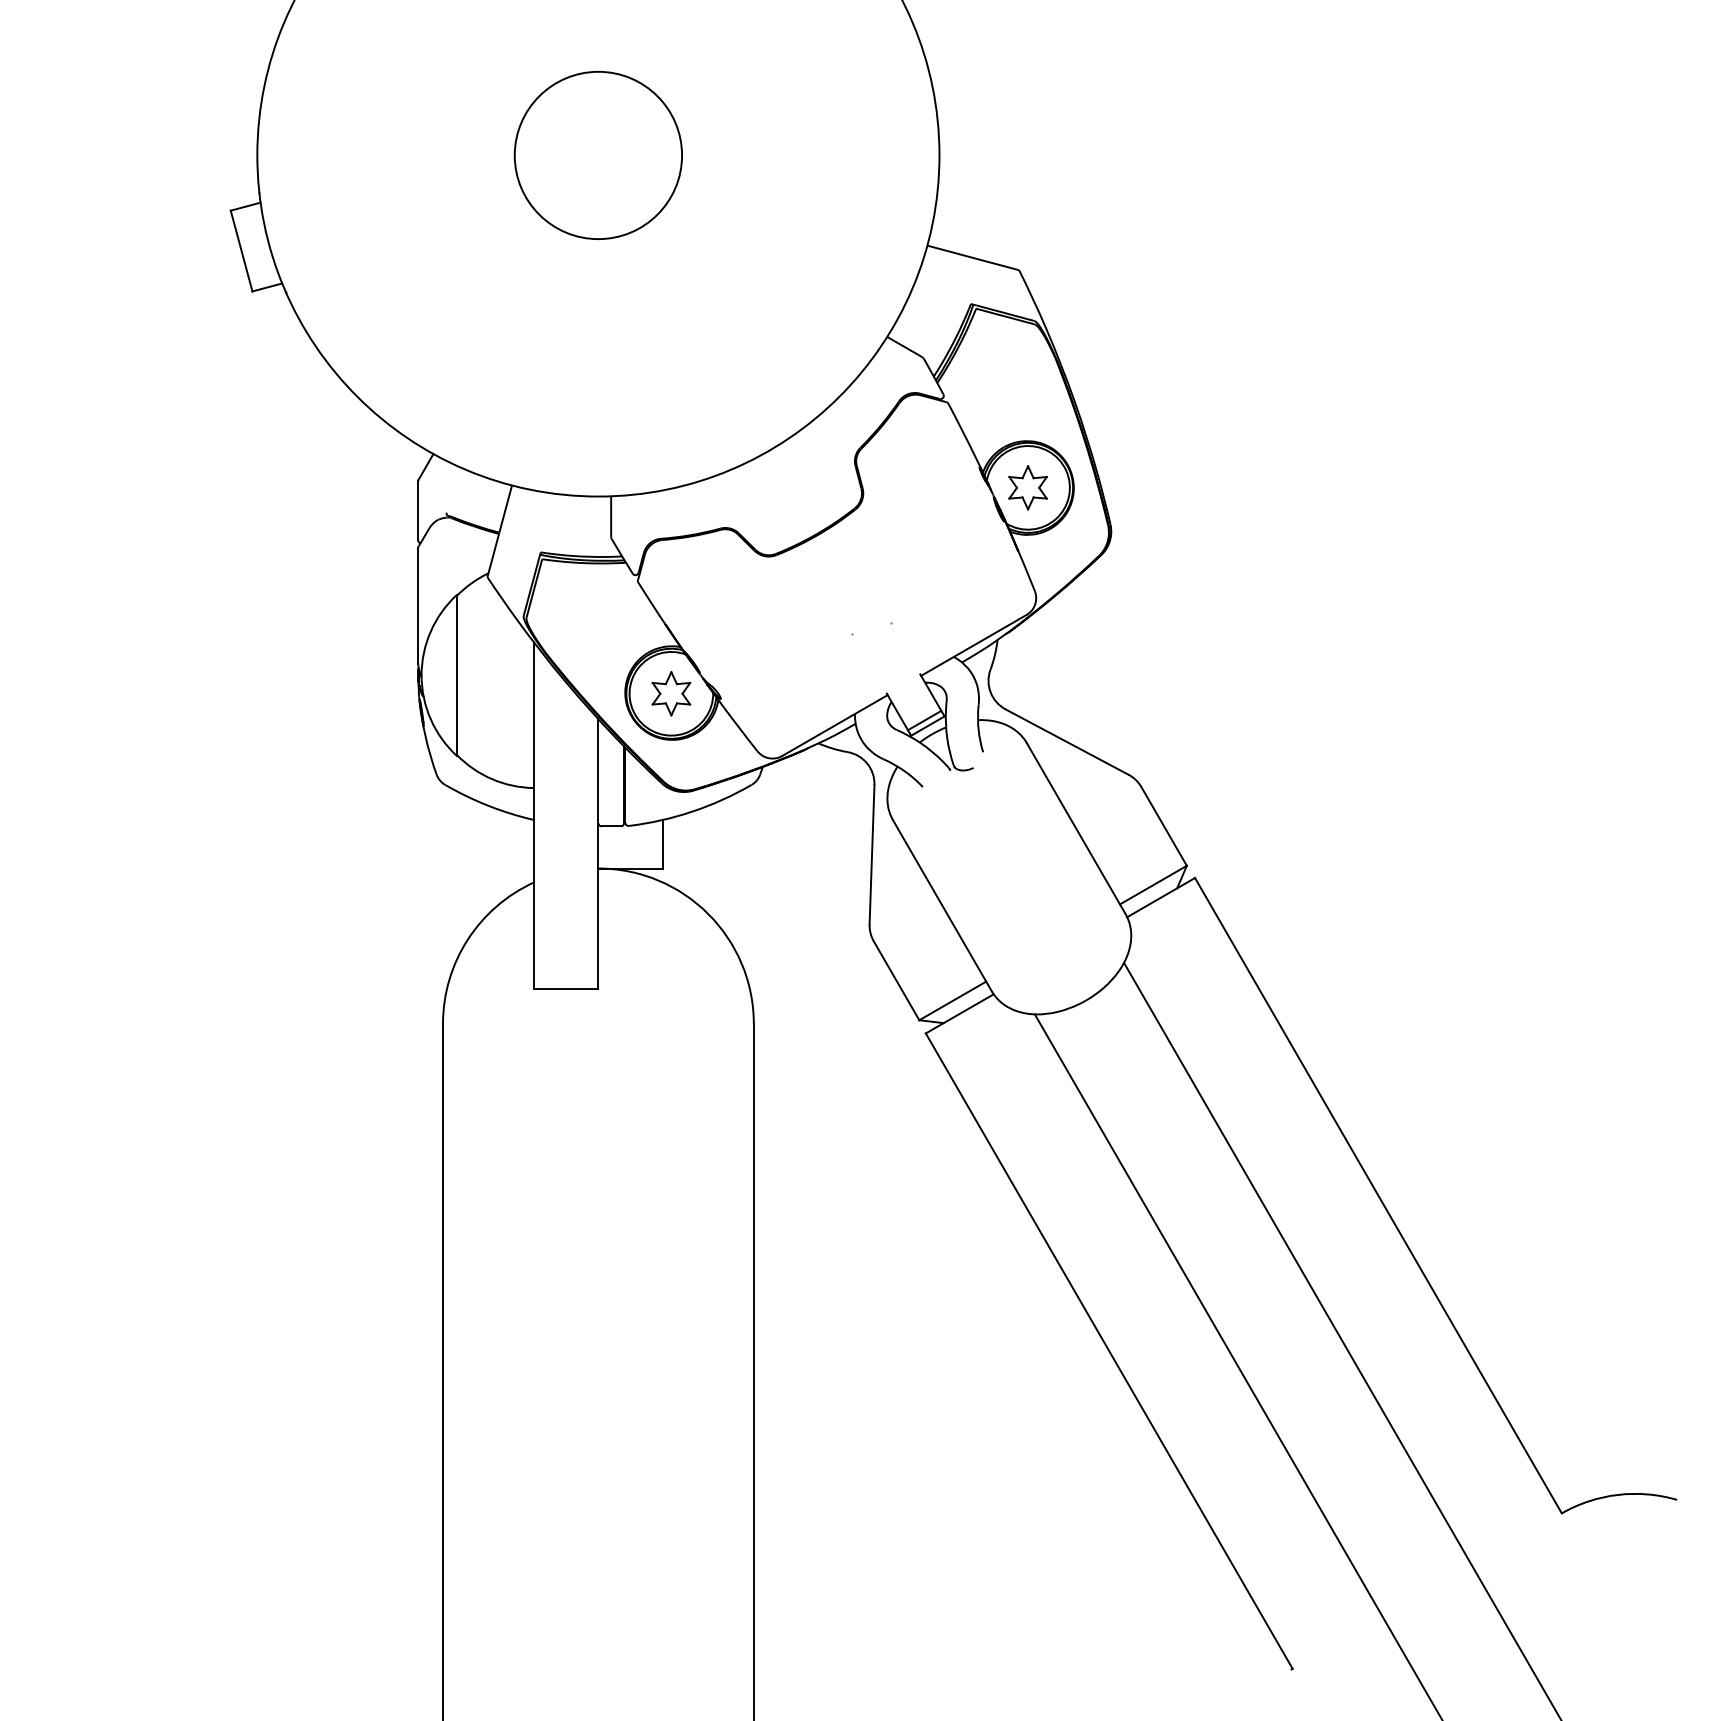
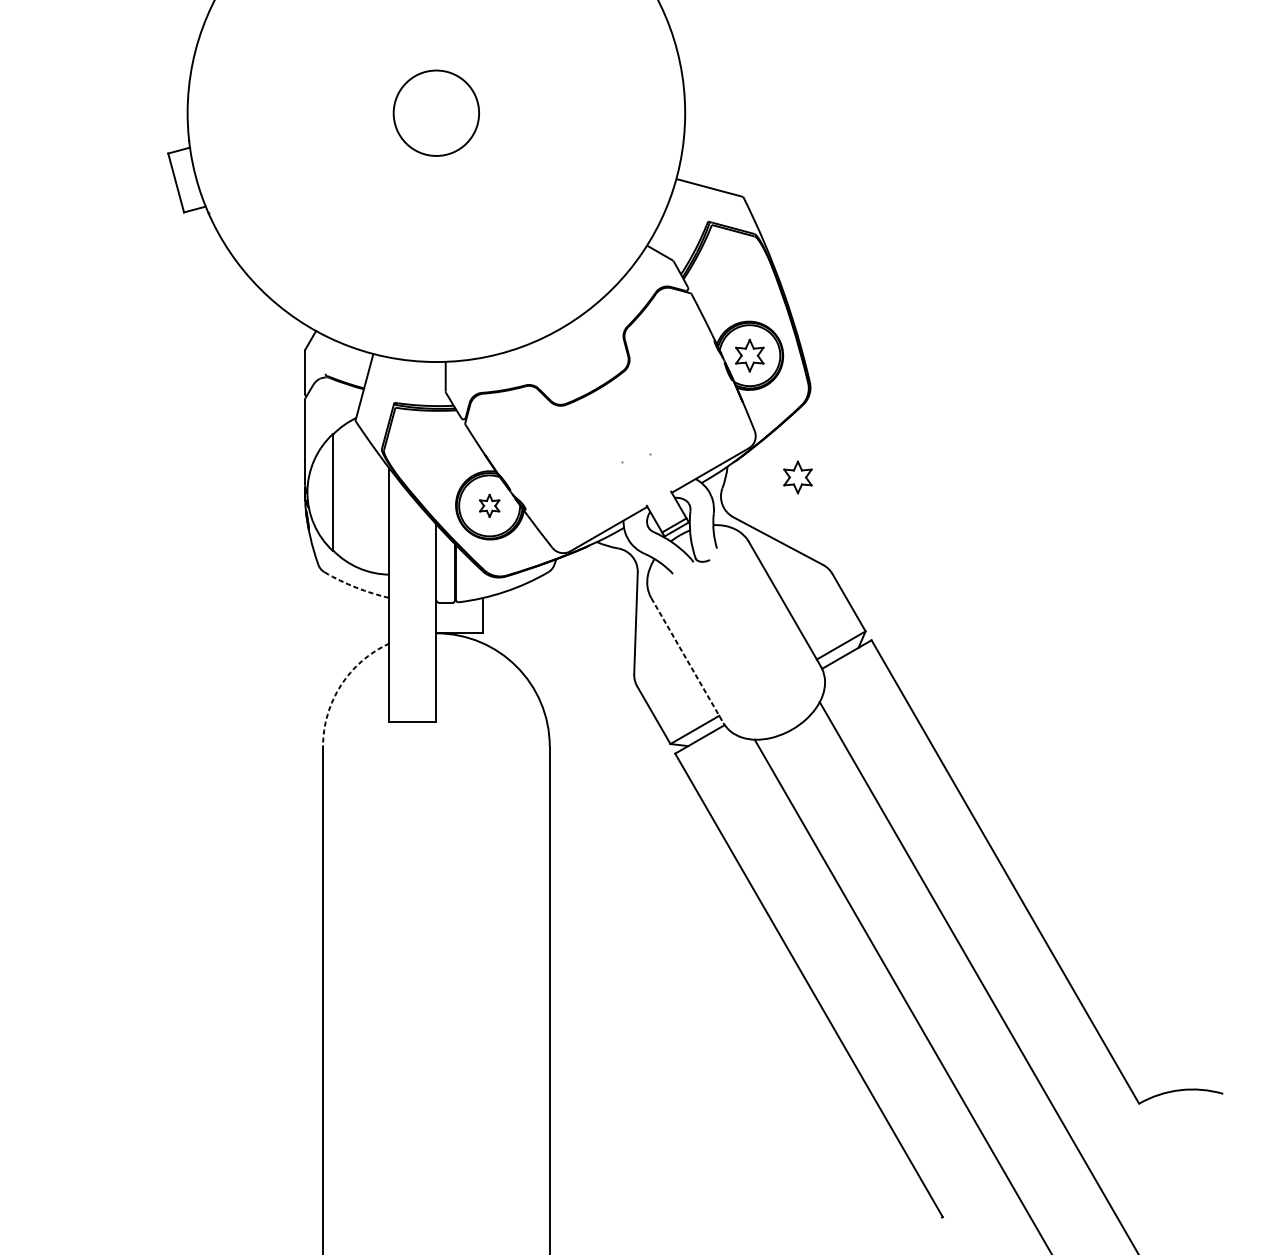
circle: (598, 155) -> (436, 113), size x0.7
part: (1093, 654) -> (797, 477), added
part: (671, 693) -> (489, 505), size x0.7
arc: (488, 805) -> (356, 587), solid -> dashed
line: (942, 905) -> (687, 660), solid -> dashed
arc: (467, 939) -> (340, 685), solid -> dashed

